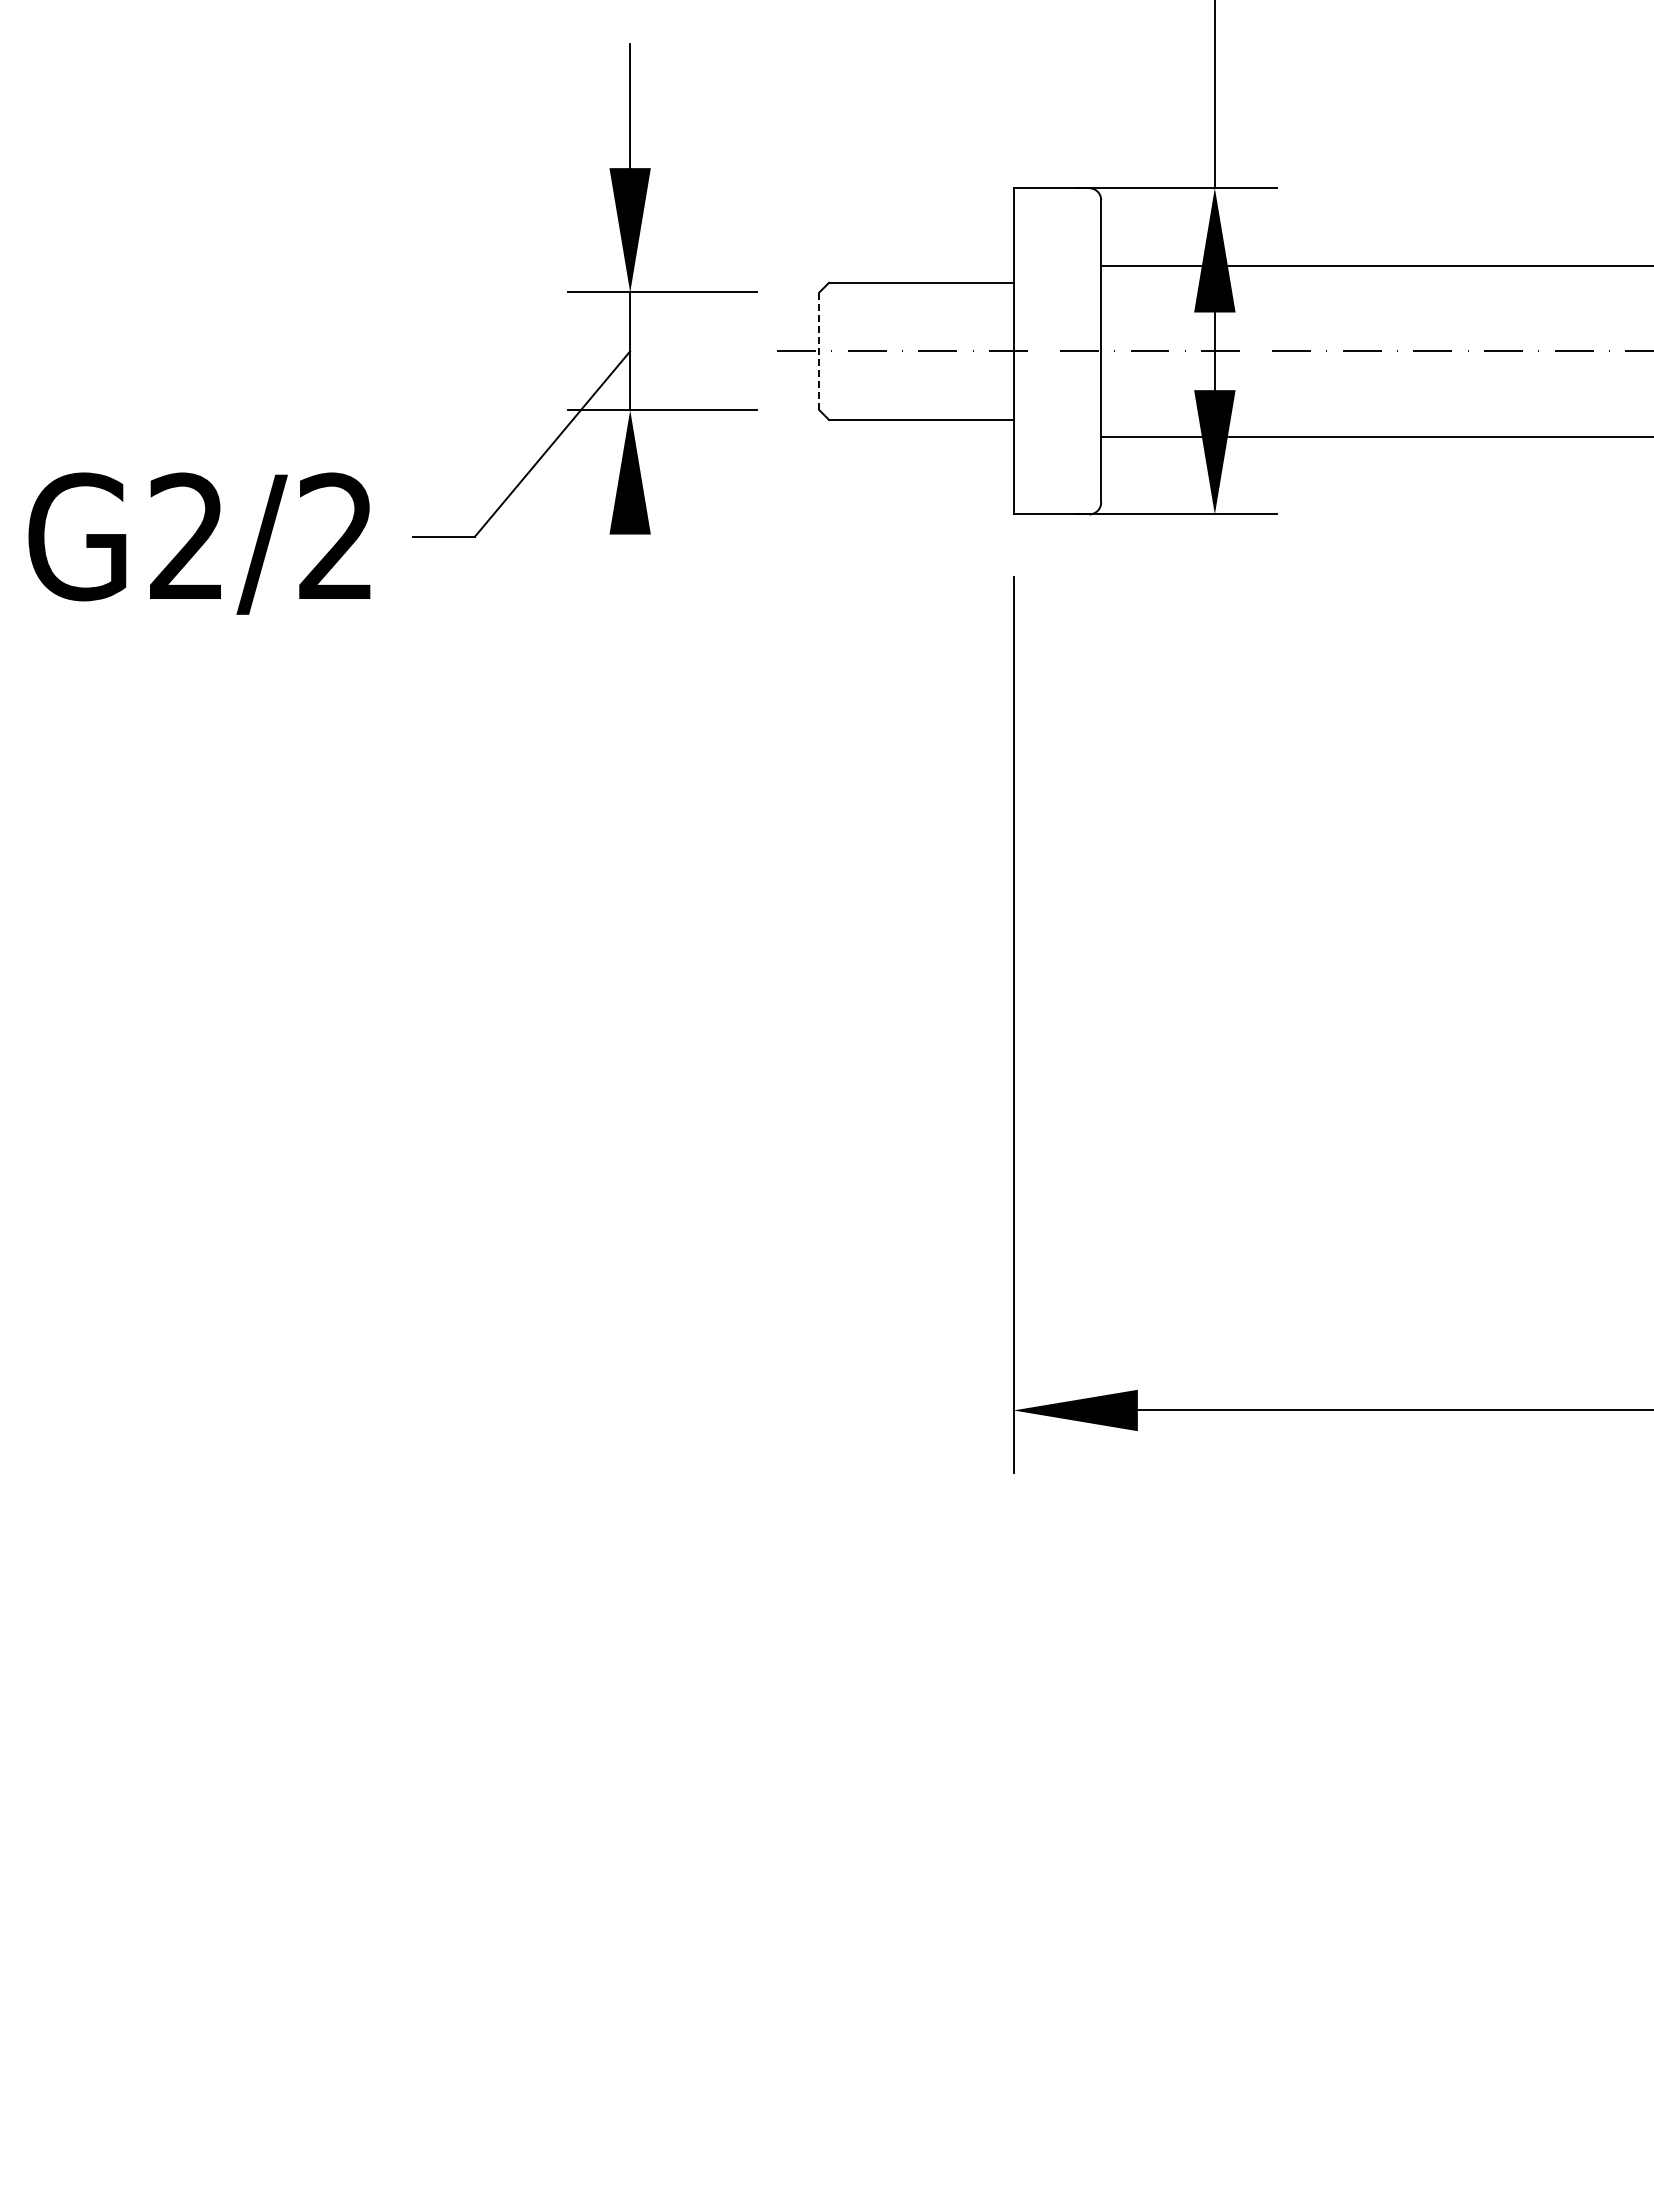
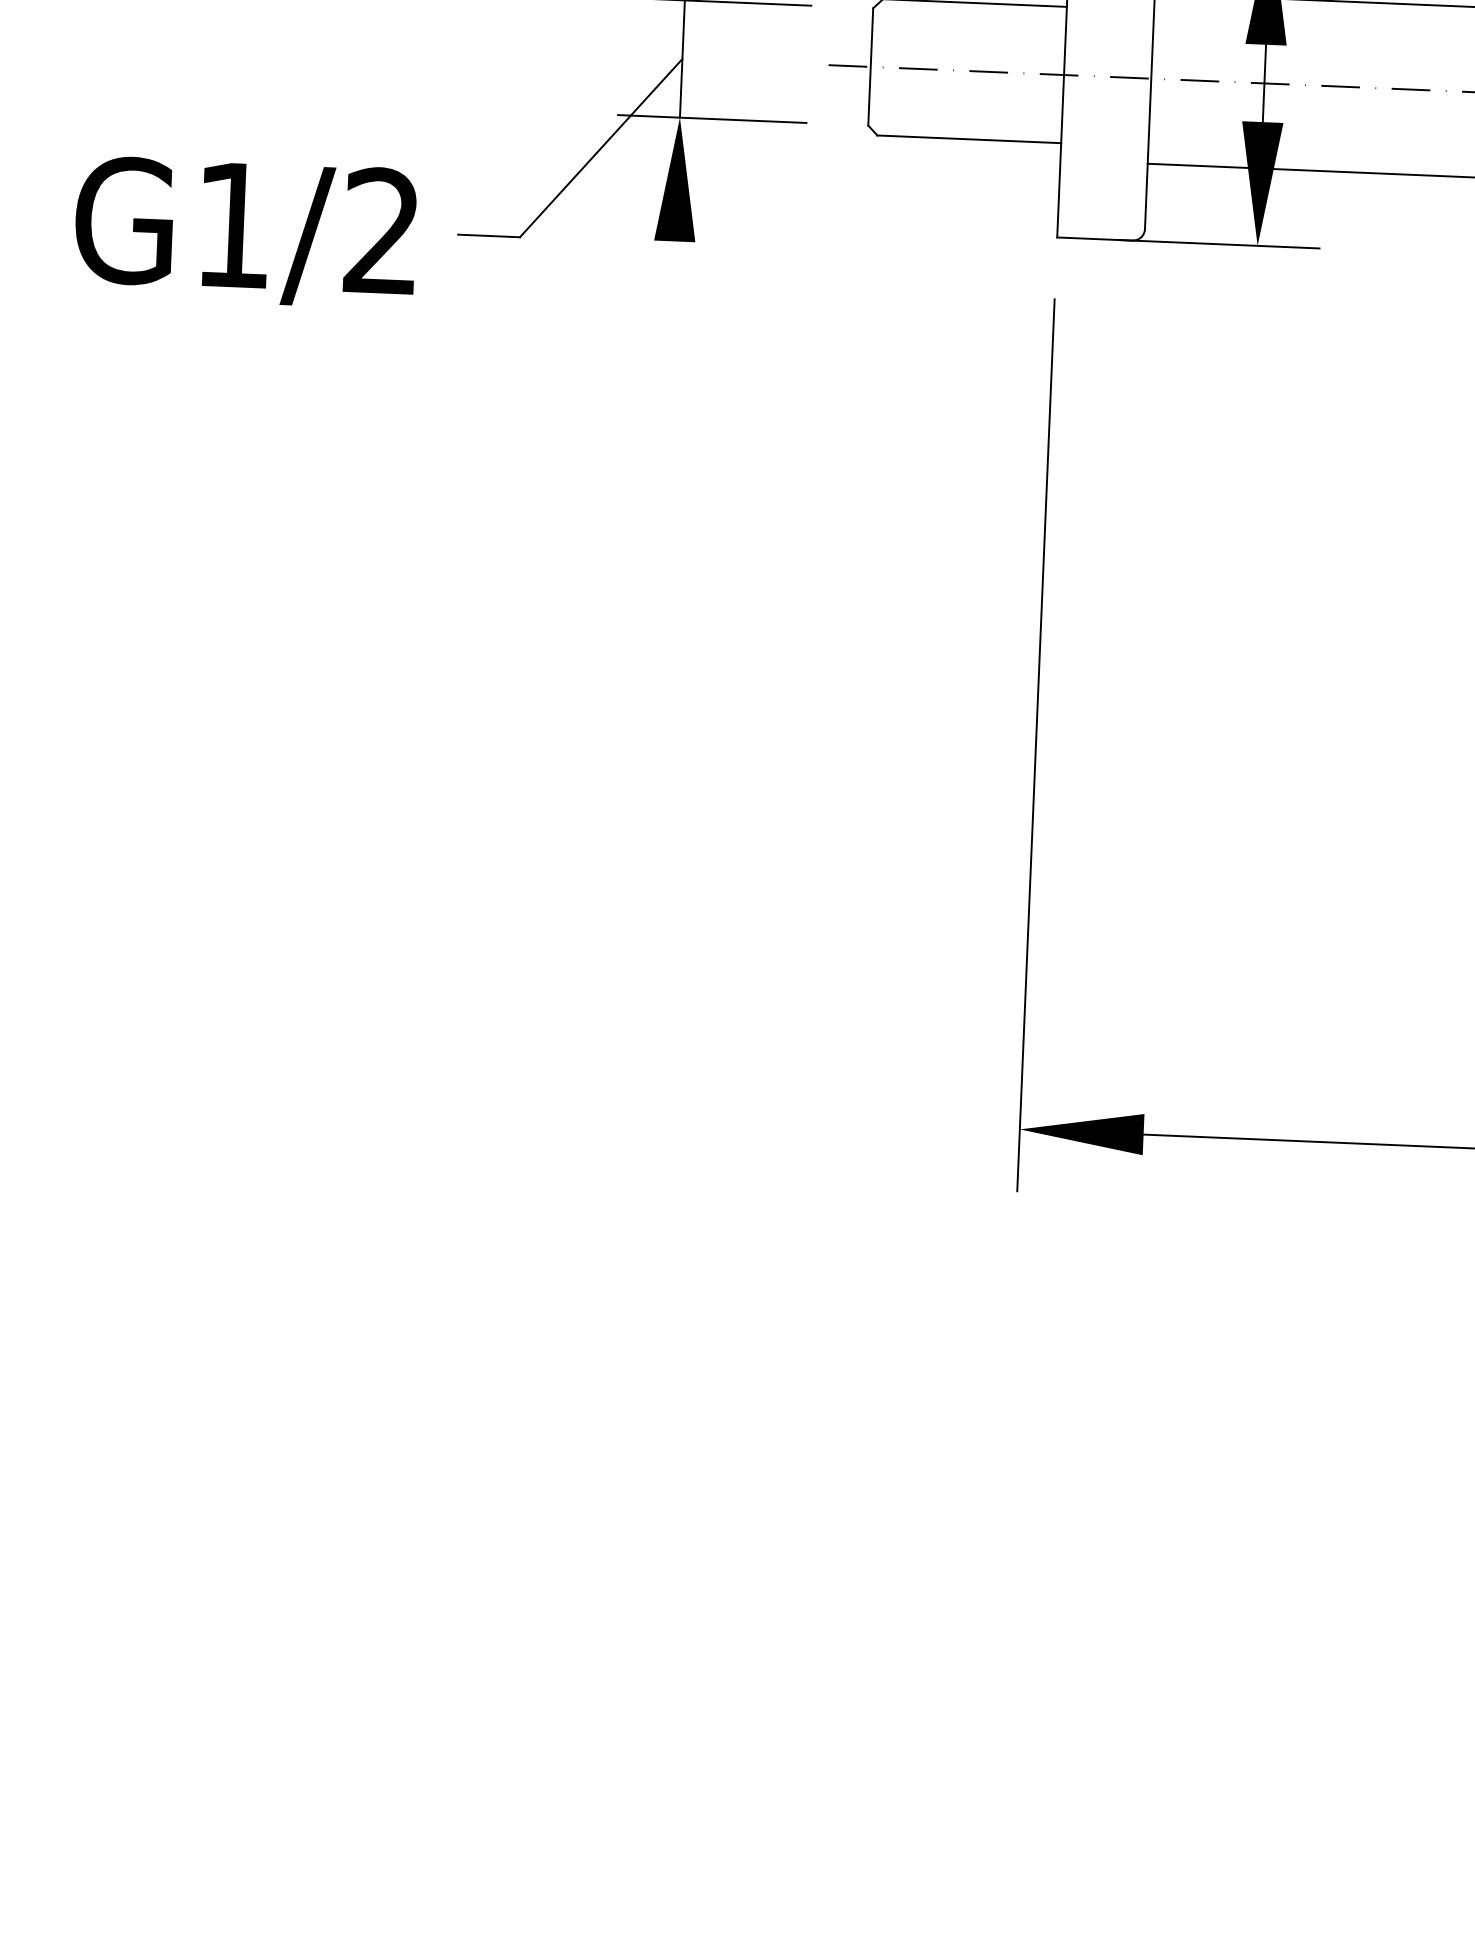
line: (819, 351) -> (870, 67), dashed -> solid
text: (186, 535) -> (233, 223), G2/2 -> G1/2

